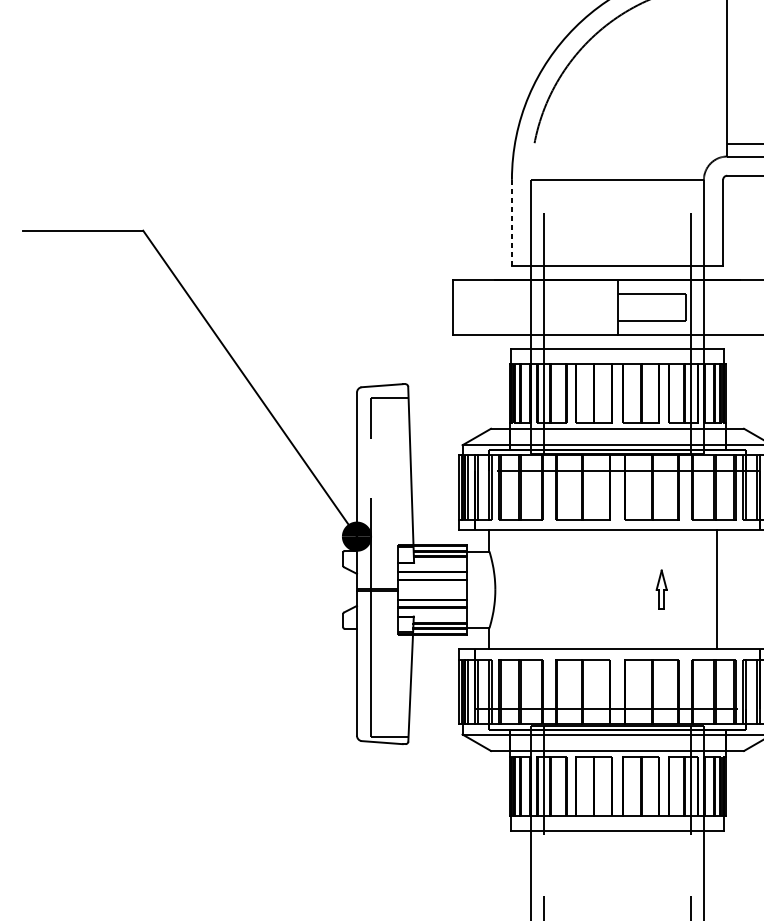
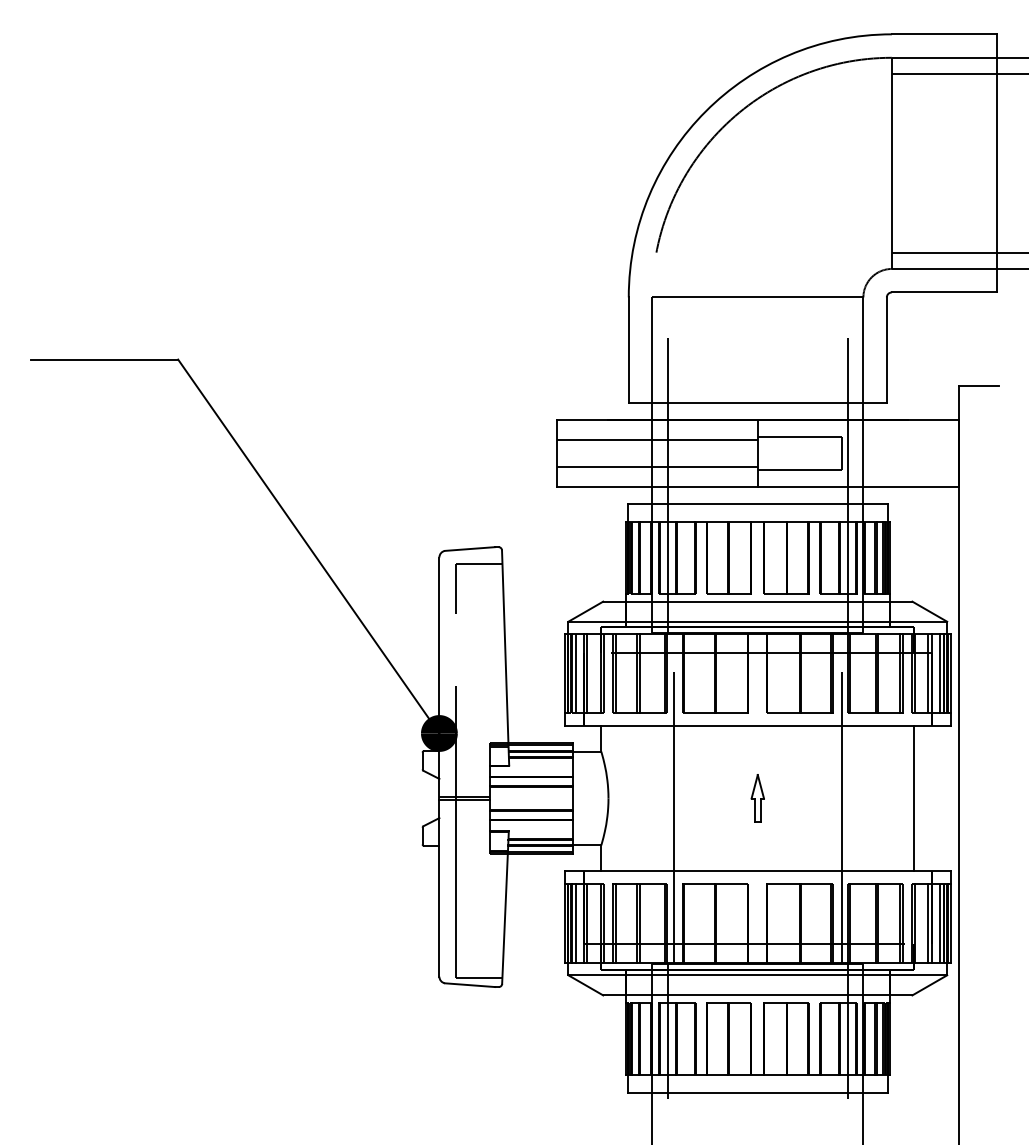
line: (511, 223) -> (628, 350), dashed -> solid
line: (534, 296) -> (656, 439), added
line: (534, 318) -> (656, 466), added
line: (549, 589) -> (674, 798), added
part: (661, 589) -> (757, 798), moved
line: (686, 589) -> (841, 798), added
line: (717, 589) -> (914, 798), moved

